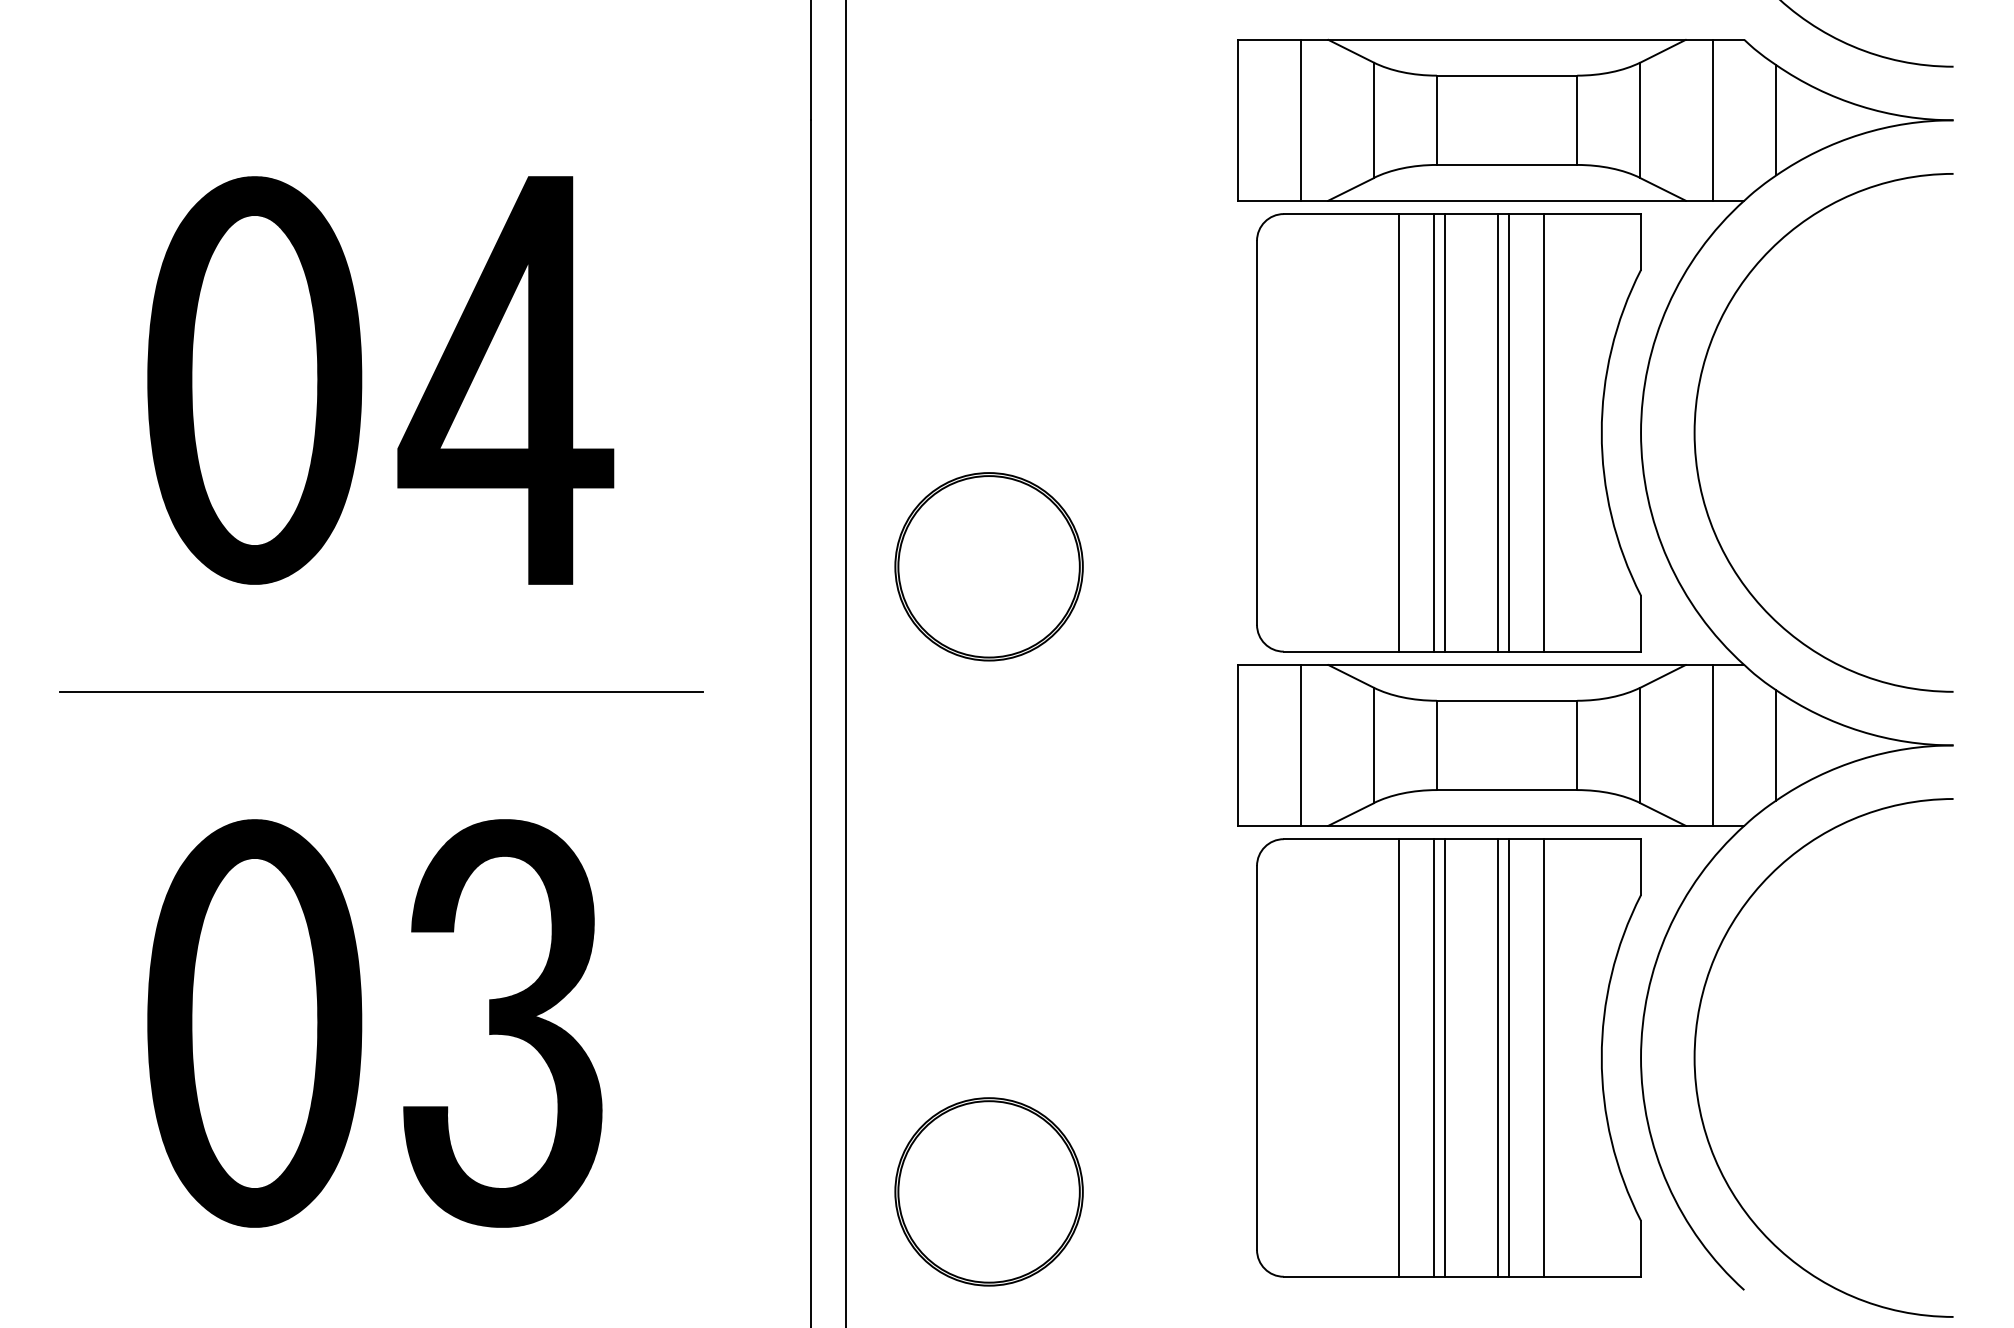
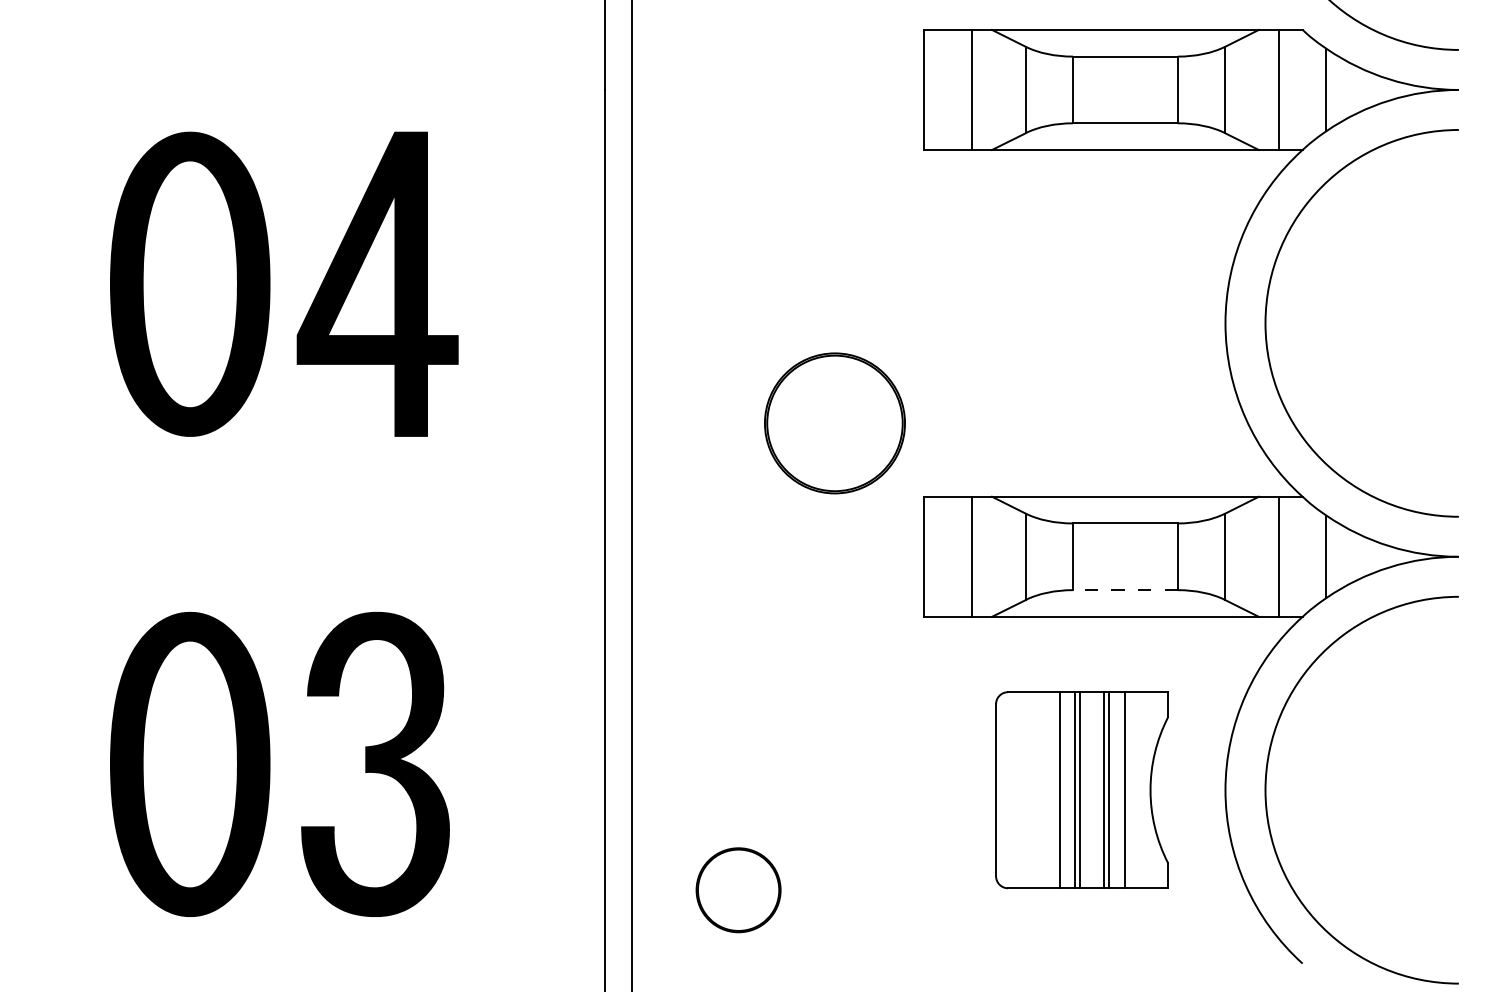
part: (1448, 432) -> (1081, 323), removed
part: (988, 566) -> (834, 423), moved
line: (381, 691) -> (284, 516), removed
line: (1506, 790) -> (1125, 590), solid -> dashed
part: (1448, 1057) -> (1081, 789), size x0.6
part: (988, 1191) -> (738, 889), size x0.6

